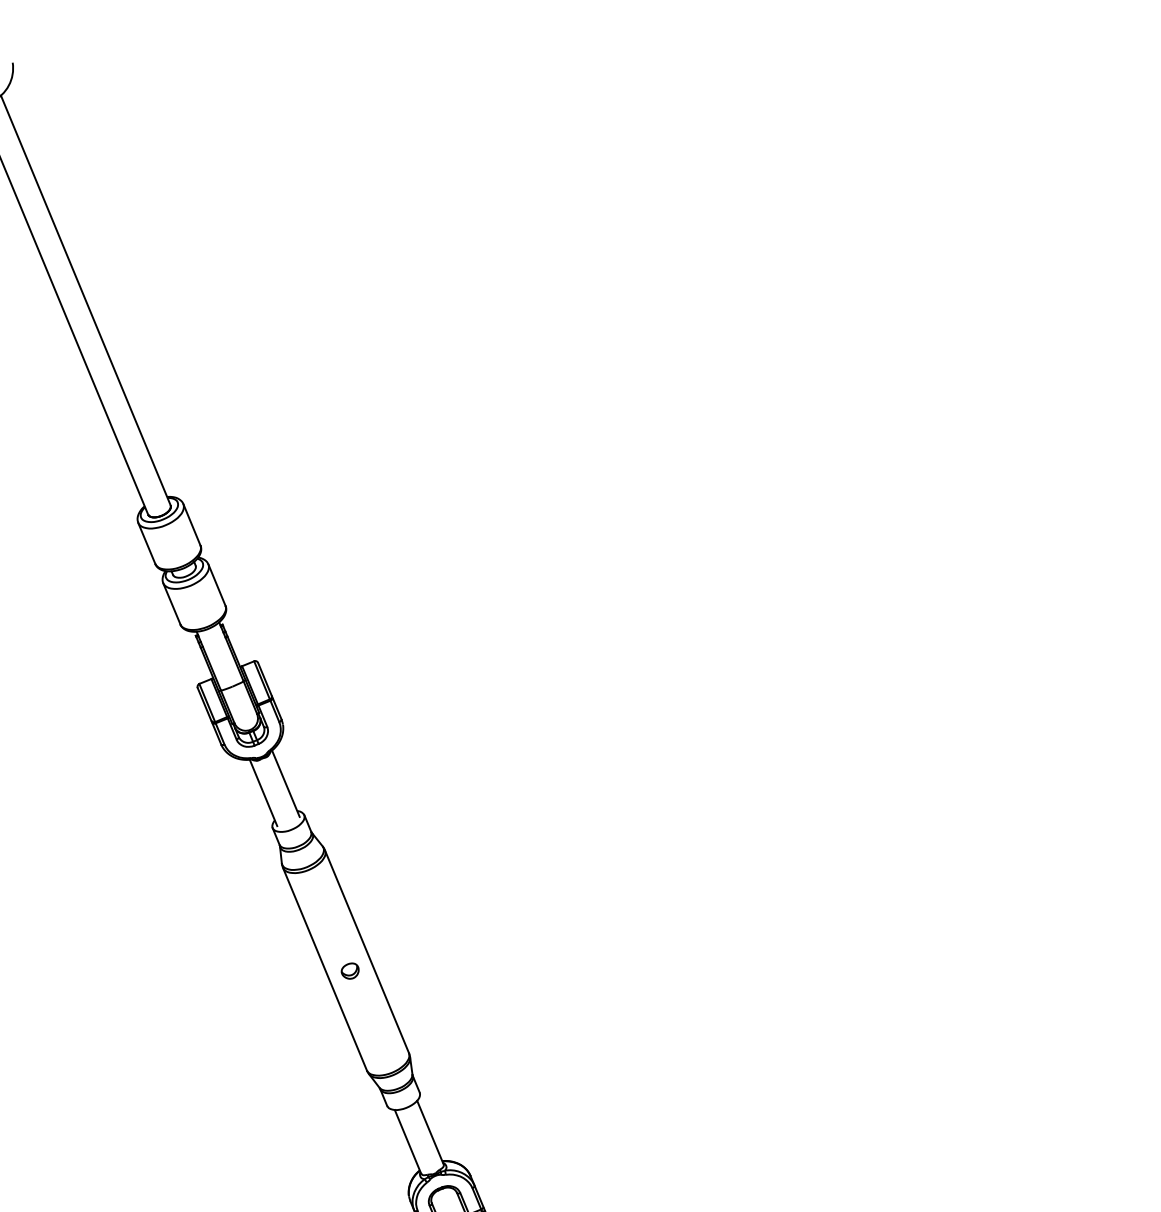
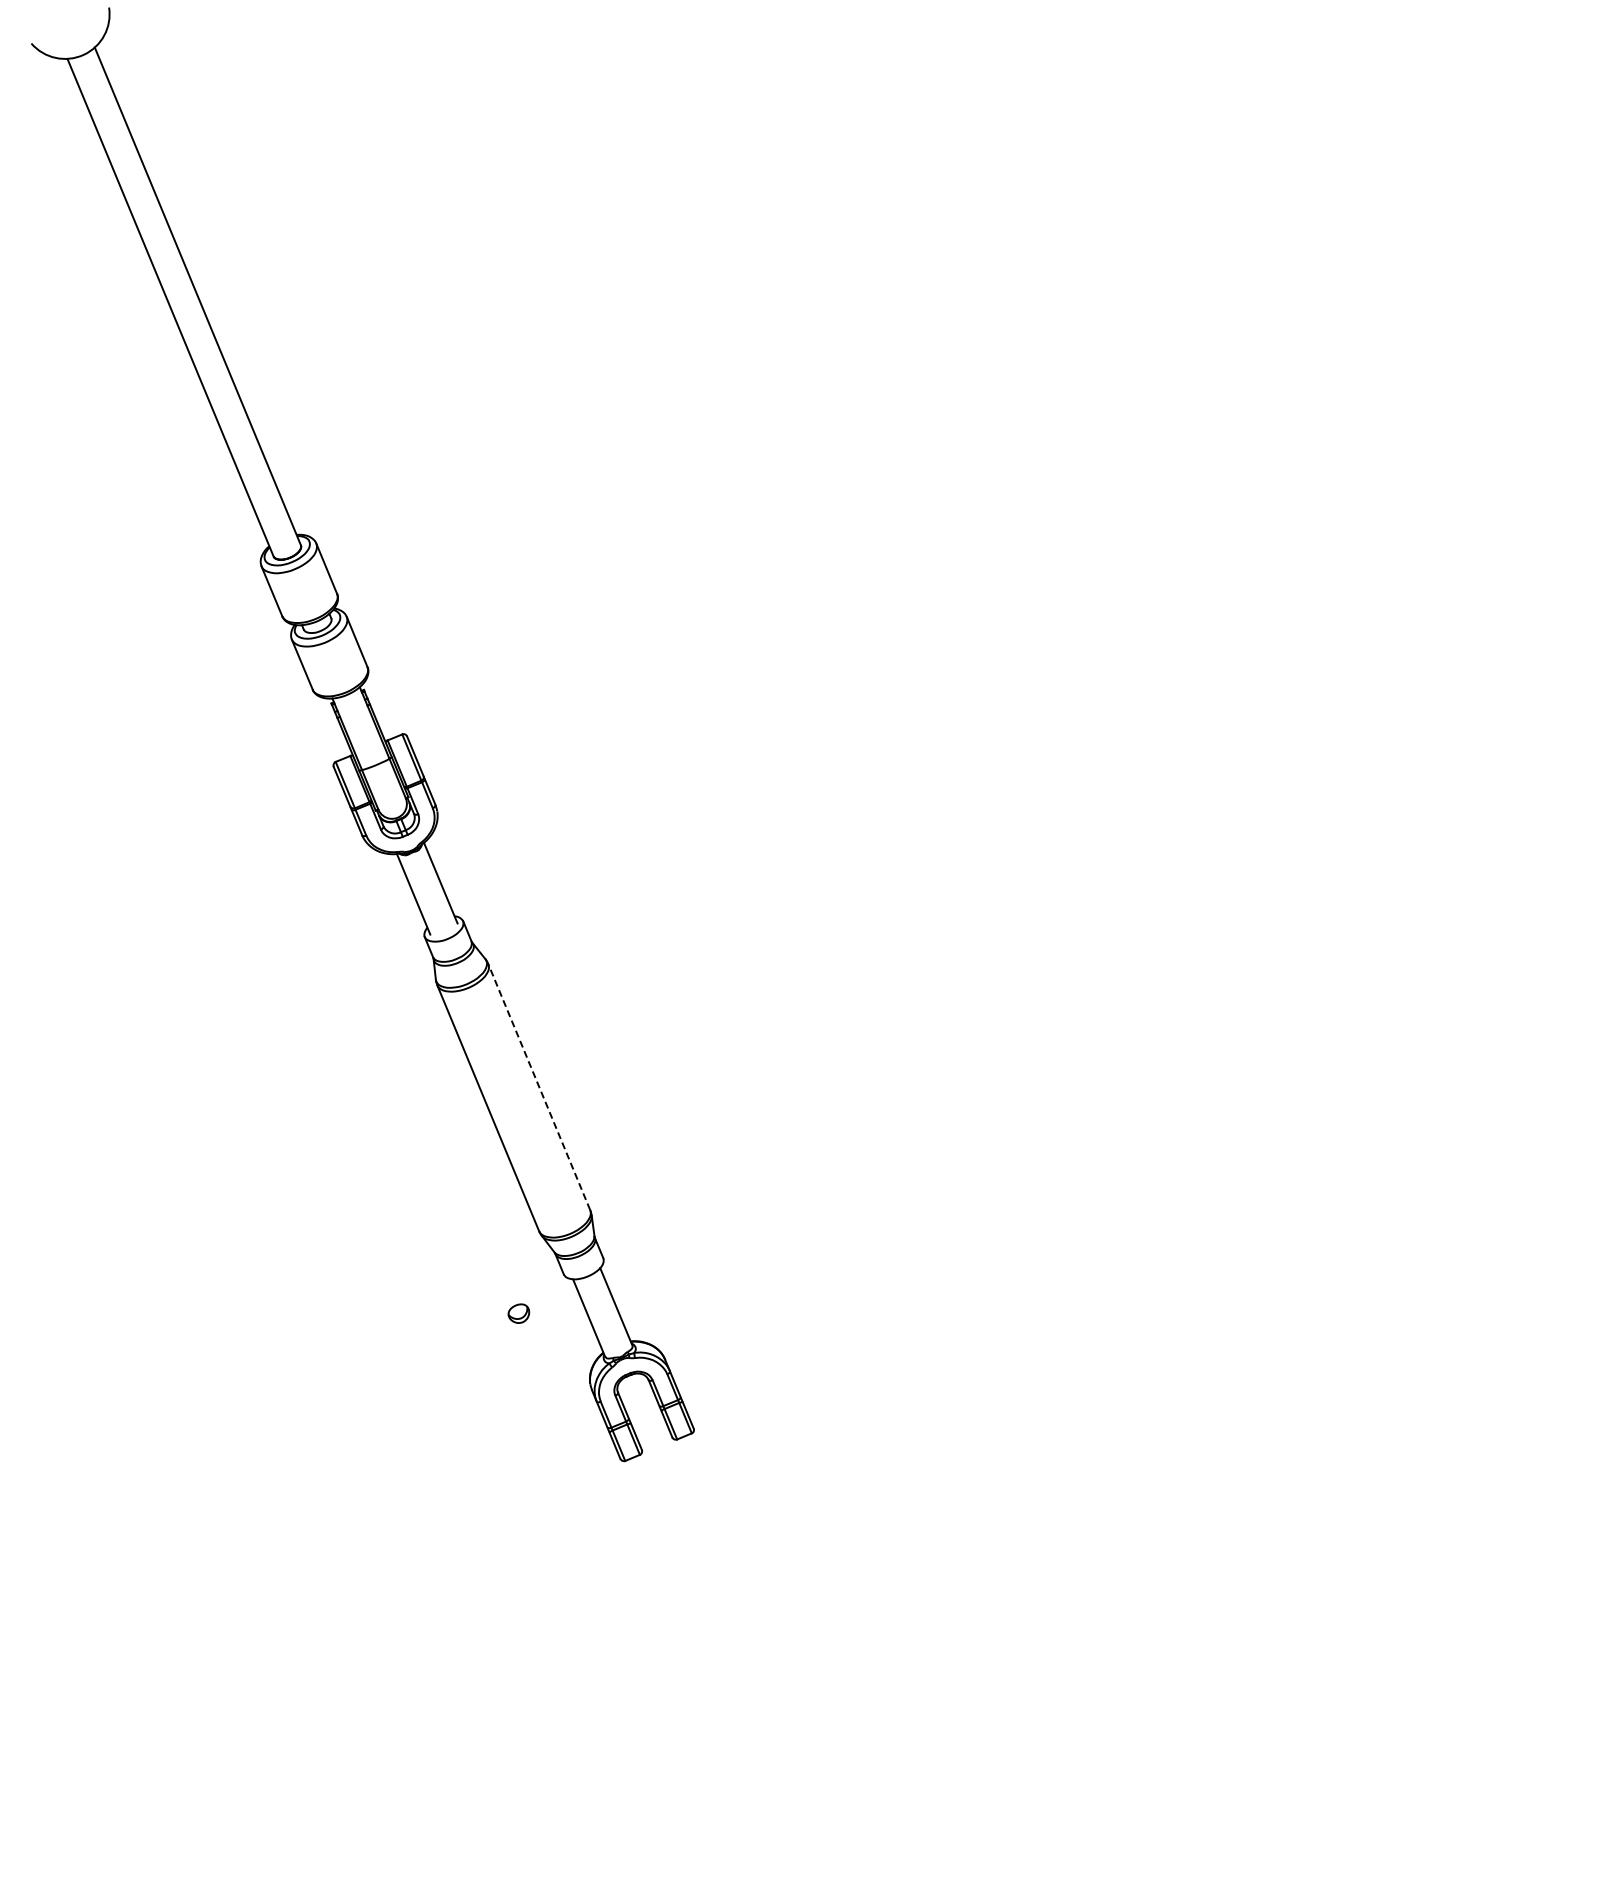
line: (367, 951) -> (539, 1086), solid -> dashed
part: (349, 970) -> (518, 1313), moved

